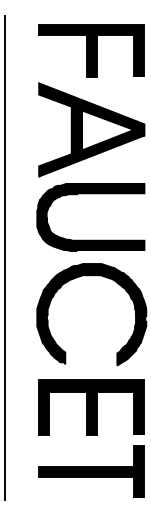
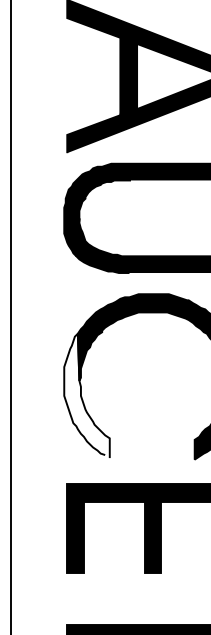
fill: (51, 326) -> (87, 396), removed

